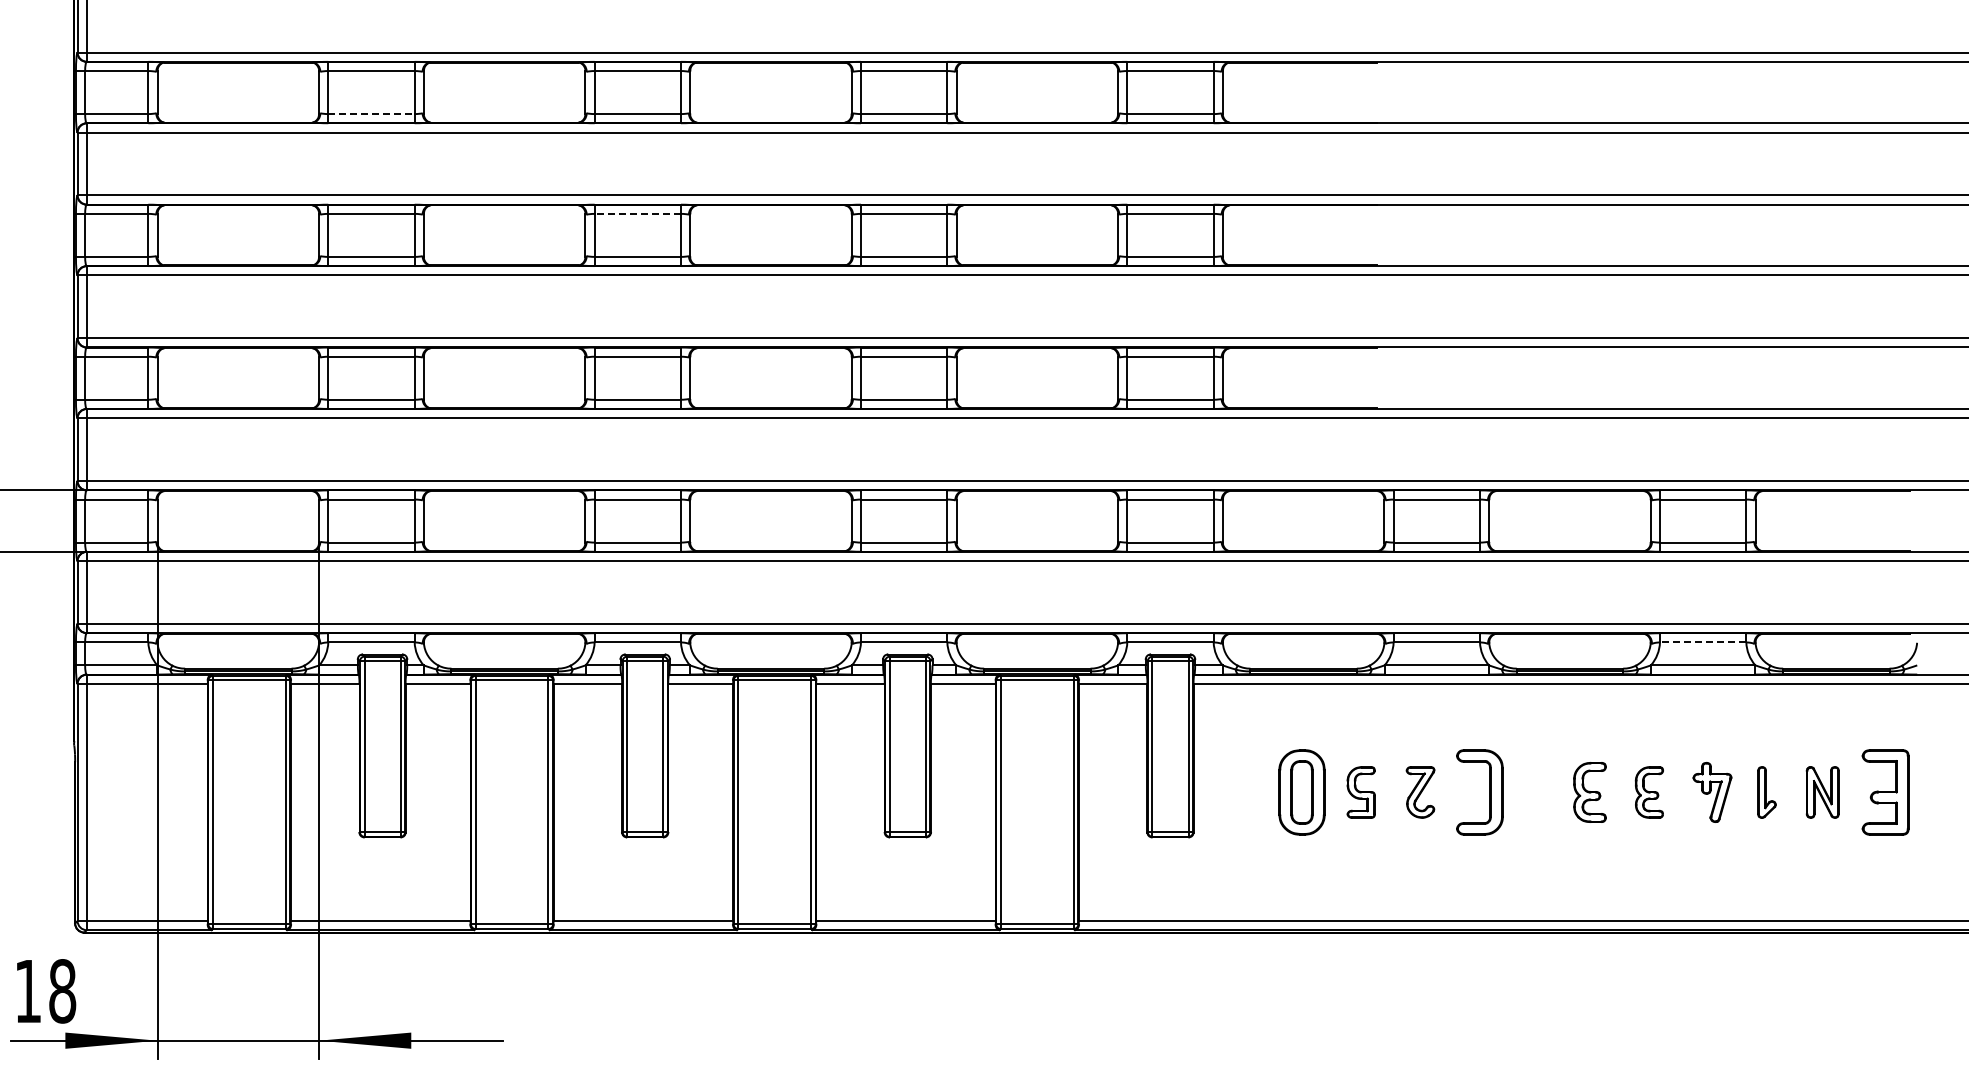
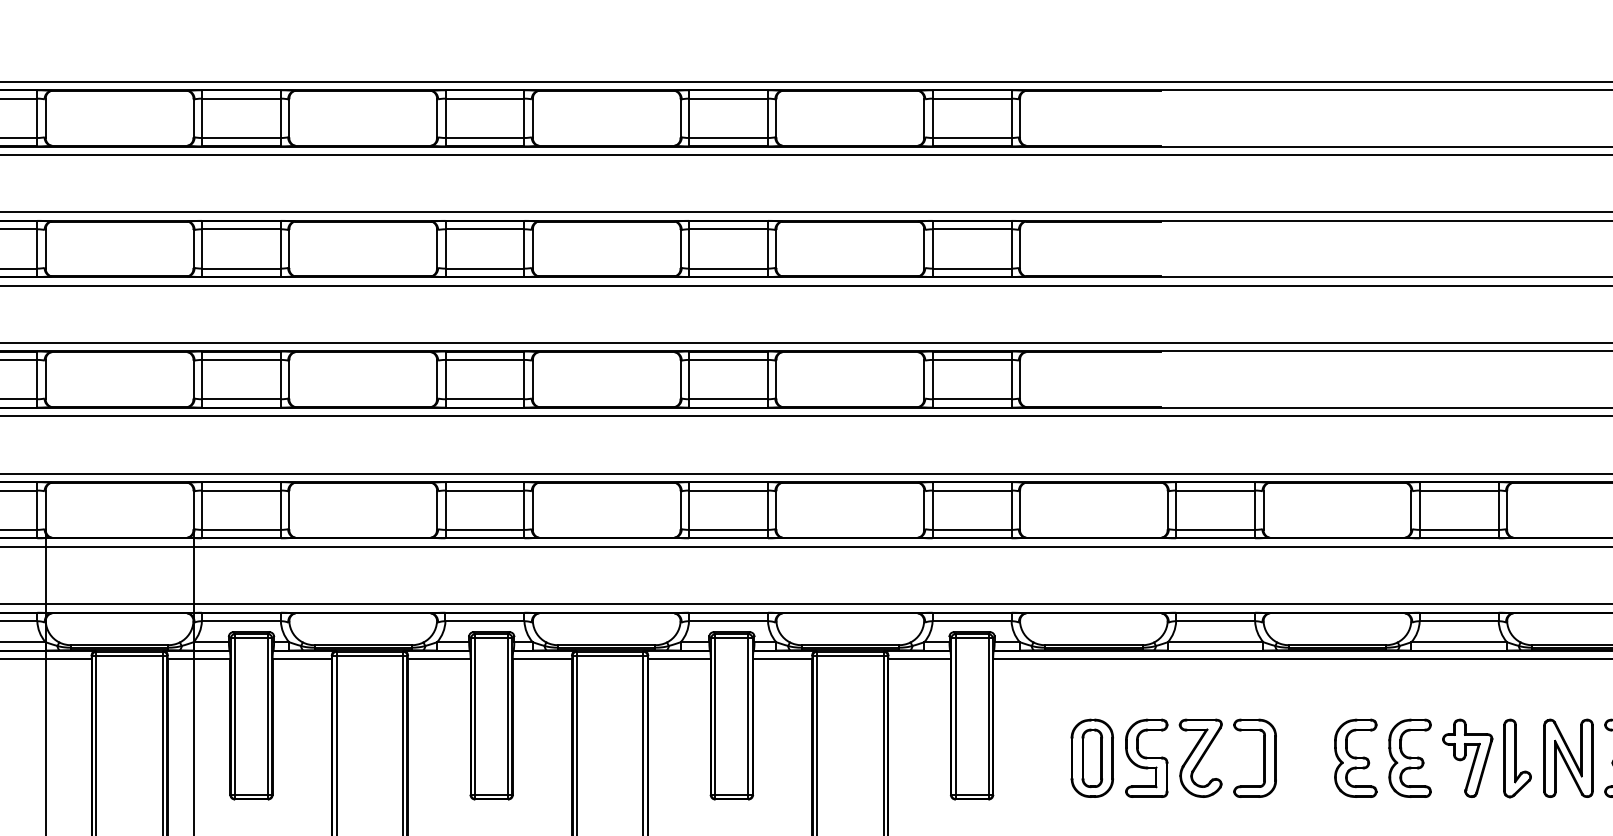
line: (371, 114) -> (241, 138), dashed -> solid
line: (637, 213) -> (484, 228), dashed -> solid
line: (1702, 642) -> (1458, 621), dashed -> solid
part: (1360, 792) -> (1145, 758), size x1.67
part: (1420, 792) -> (1200, 758), size x1.67
part: (1589, 792) -> (1355, 758), size x1.43
part: (1649, 792) -> (1410, 758), size x1.67
part: (1712, 792) -> (1467, 758), size x1.43
part: (1766, 792) -> (1517, 758), size x1.67
part: (1822, 792) -> (1568, 758), size x1.67

